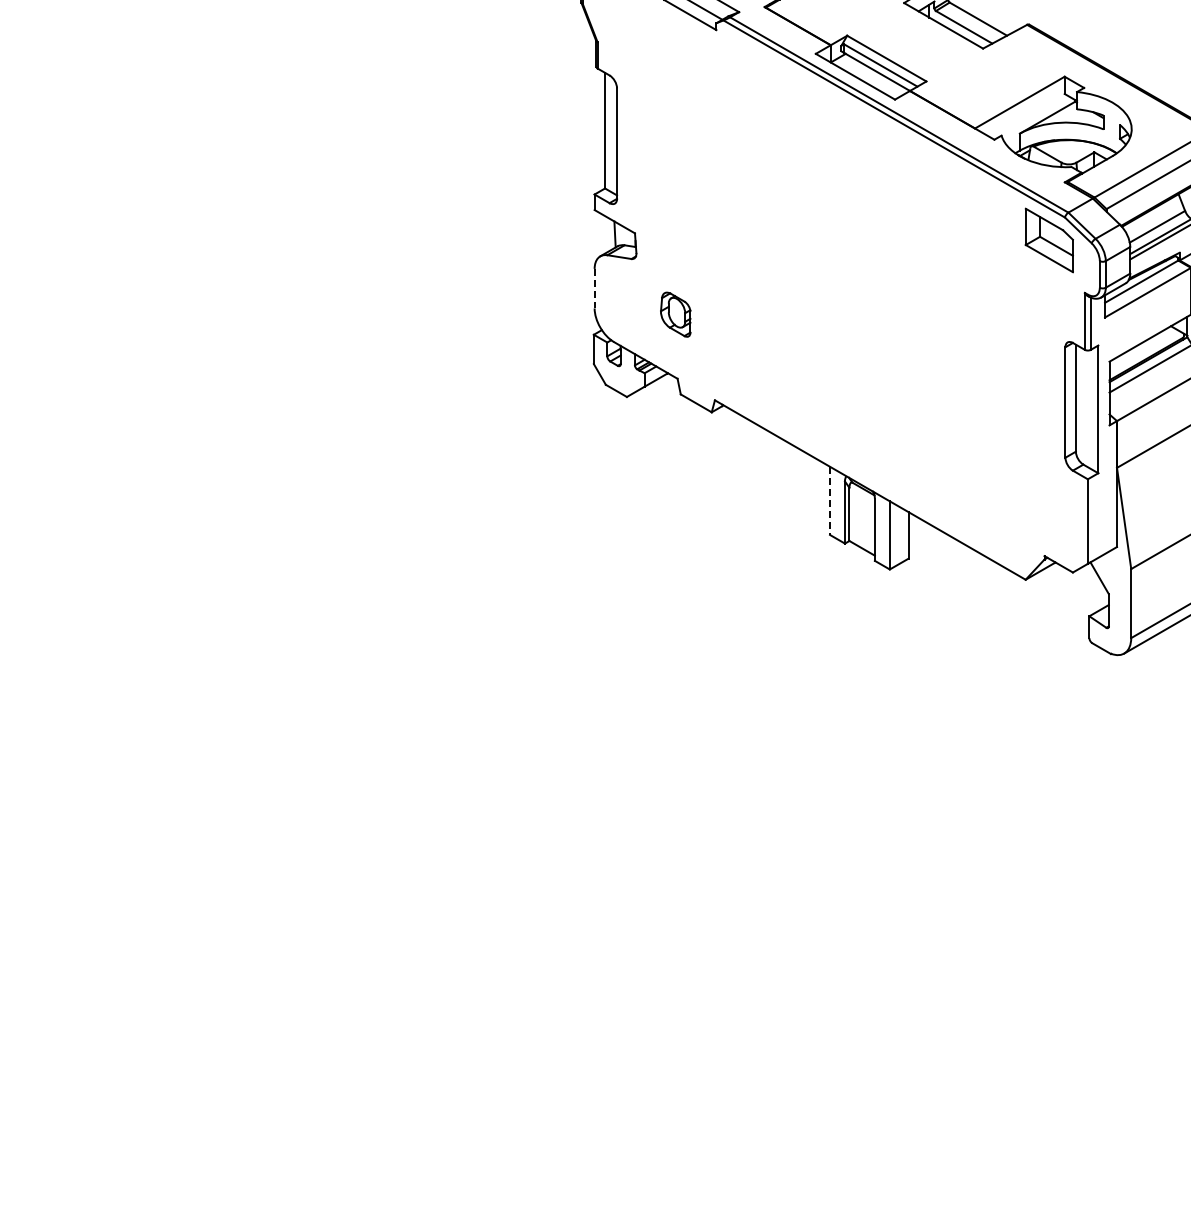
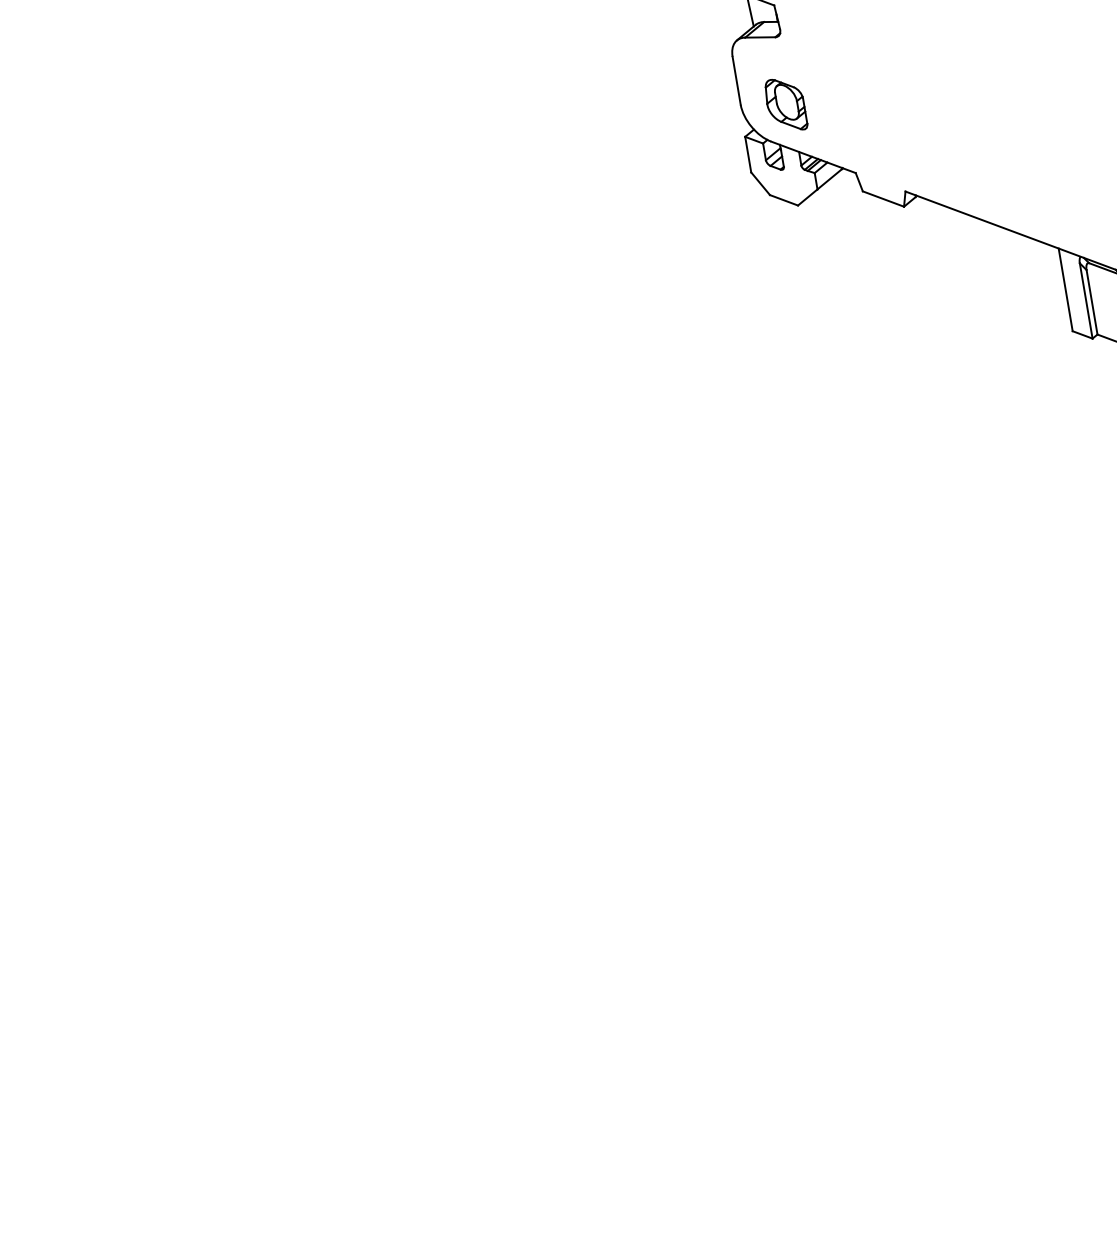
line: (594, 288) -> (736, 80), dashed -> solid
part: (675, 314) -> (785, 104), moved
line: (830, 501) -> (1066, 290), dashed -> solid

